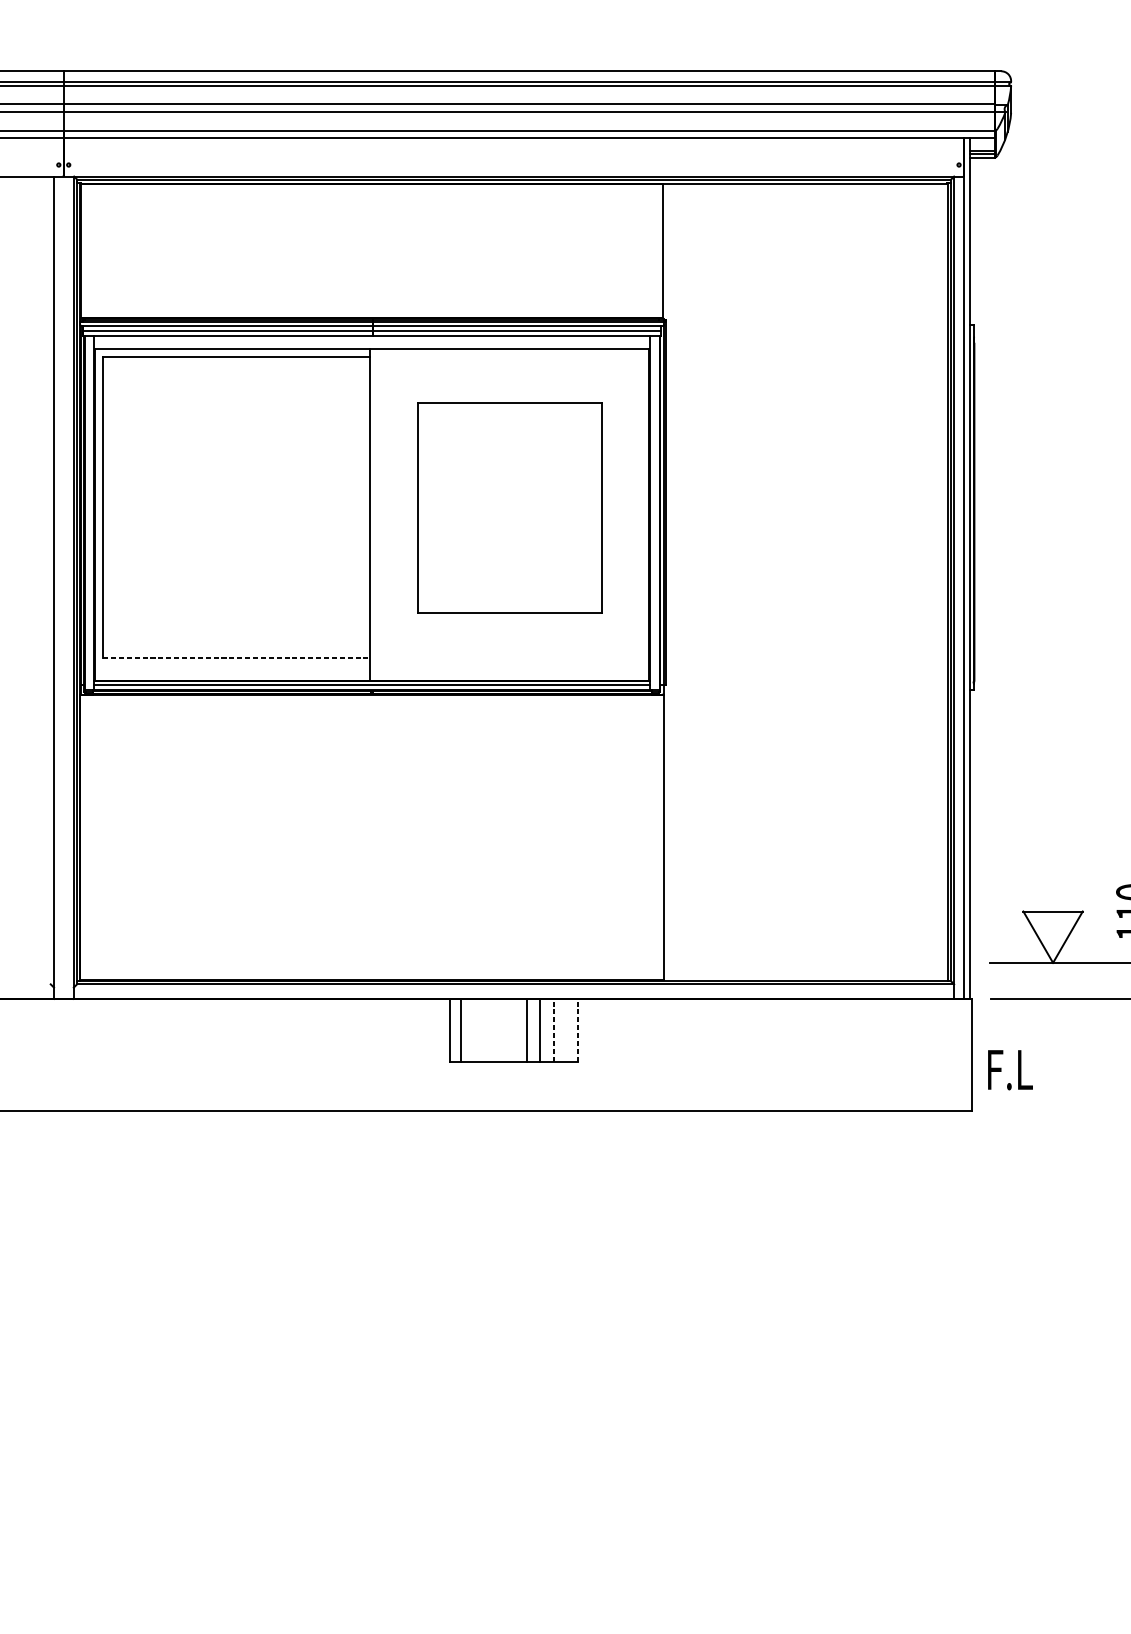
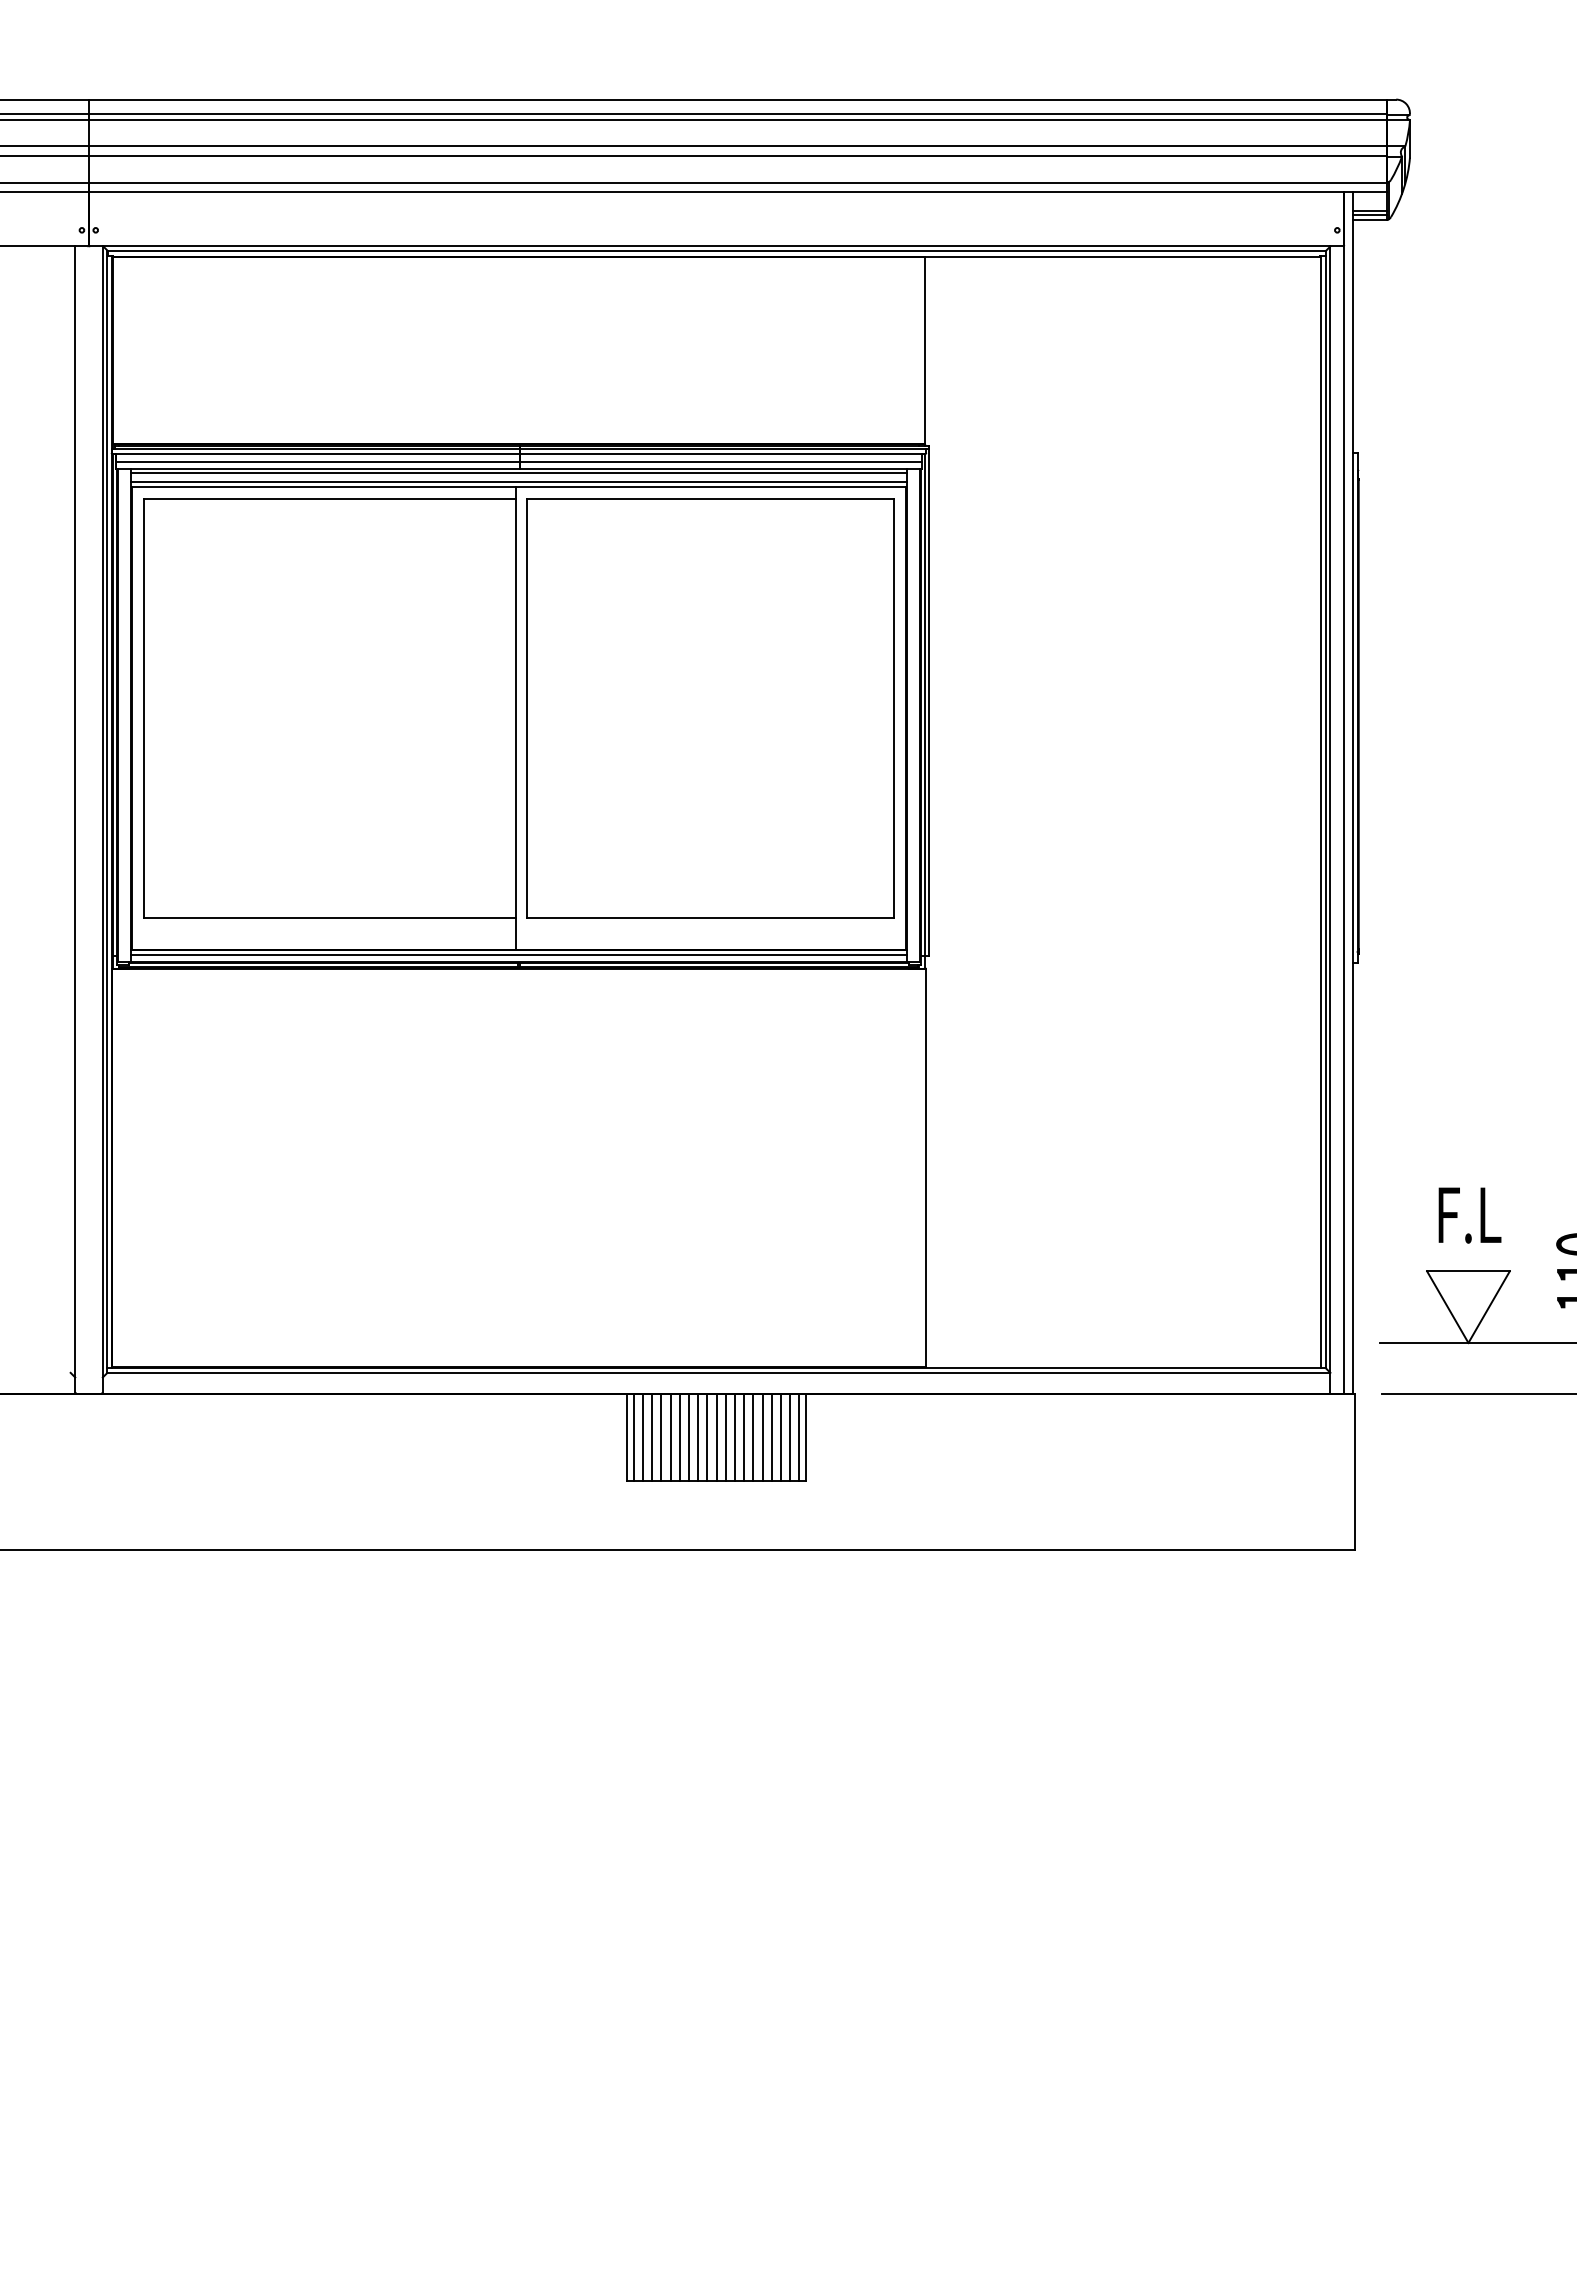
line: (371, 338) -> (518, 472), added
line: (371, 345) -> (518, 482), added
part: (509, 507) -> (710, 708), size x1.43
line: (237, 658) -> (330, 918), dashed -> solid
line: (454, 1029) -> (633, 1436), added
line: (467, 1029) -> (652, 1436), added
line: (474, 1029) -> (661, 1436), added
line: (480, 1029) -> (670, 1436), added
line: (487, 1029) -> (679, 1436), added
line: (494, 1029) -> (689, 1436), added
line: (500, 1029) -> (698, 1436), added
line: (507, 1029) -> (707, 1436), added
line: (513, 1029) -> (716, 1436), added
line: (520, 1029) -> (725, 1436), added
line: (533, 1029) -> (744, 1436), added
line: (546, 1029) -> (762, 1436), added
line: (560, 1029) -> (781, 1436), added
line: (566, 1029) -> (790, 1436), added
line: (573, 1029) -> (799, 1436), added
line: (553, 1030) -> (771, 1437), dashed -> solid
line: (578, 1030) -> (806, 1437), dashed -> solid
text: (1010, 1070) -> (1469, 1215), moved

